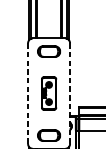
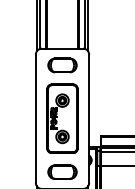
line: (27, 93) -> (35, 118), dashed -> solid
part: (49, 93) -> (62, 118), size x1.67
line: (70, 94) -> (89, 119), dashed -> solid

